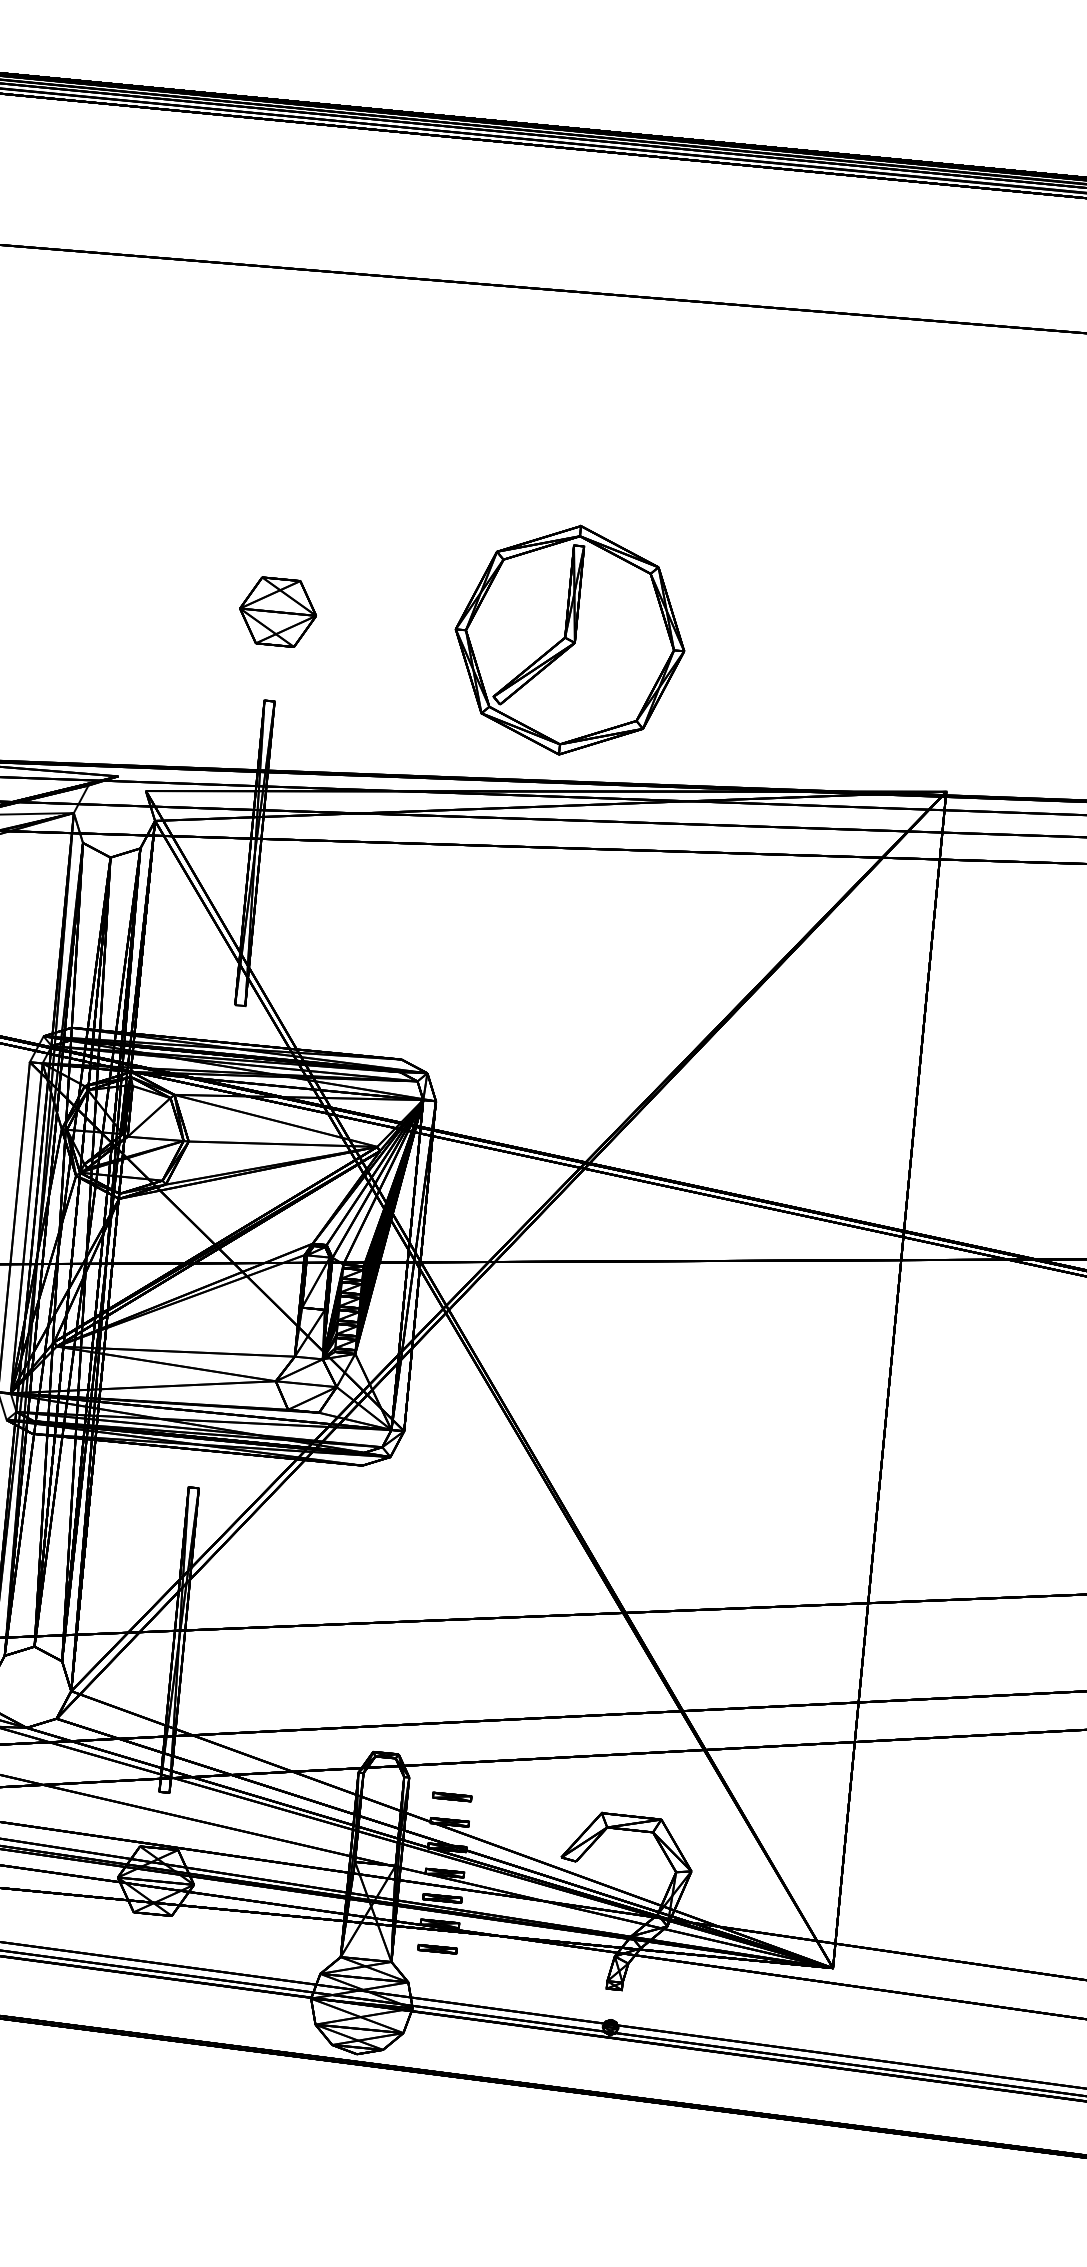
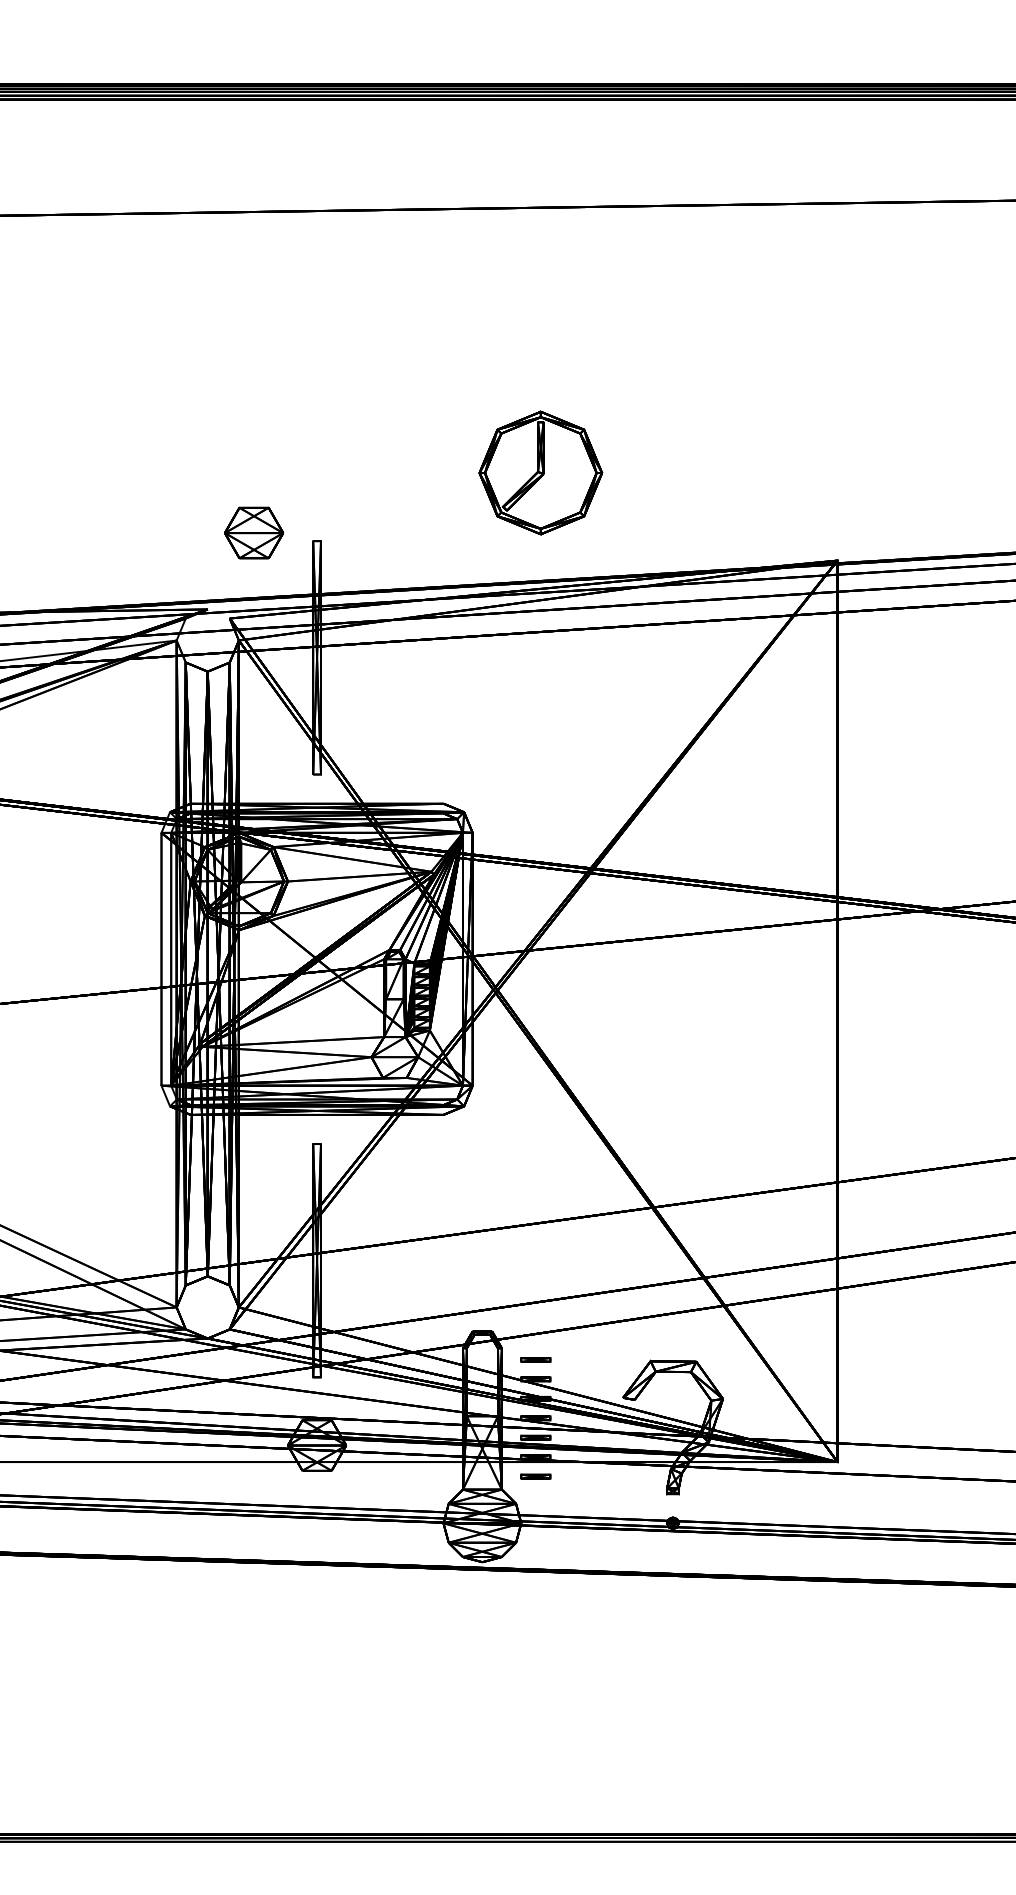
part: (277, 611) -> (253, 532), moved
part: (569, 639) -> (540, 472), size x0.7

